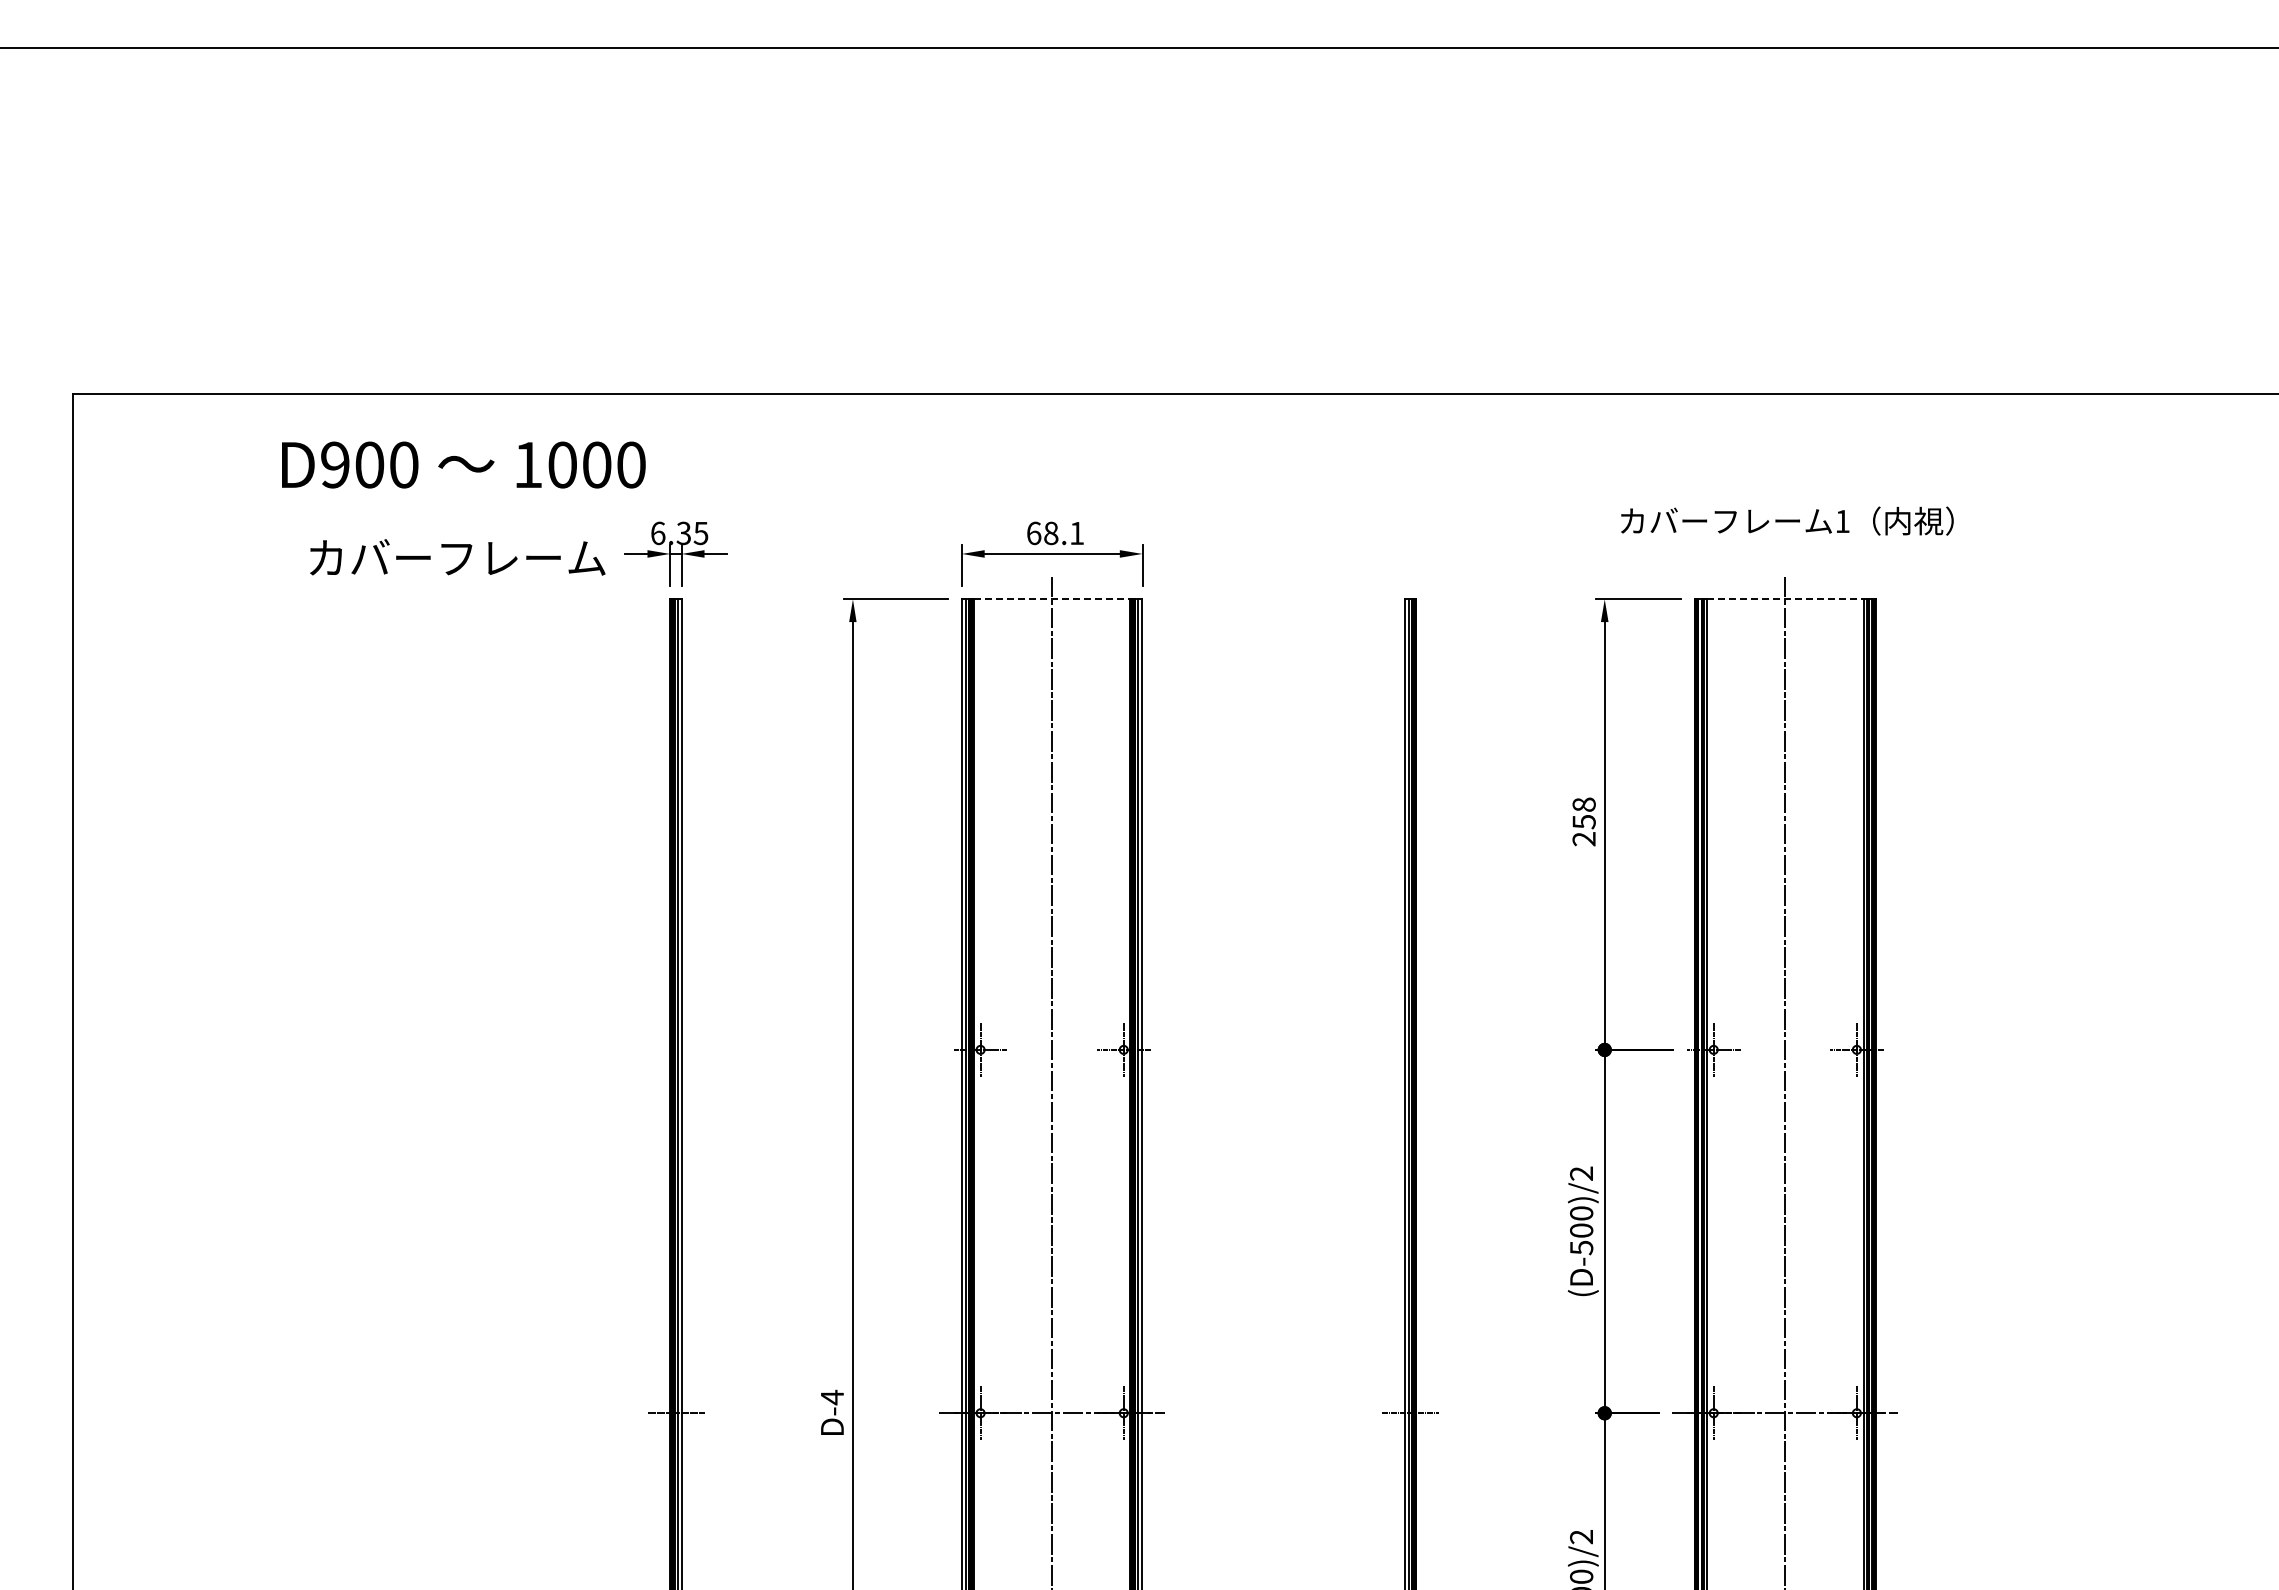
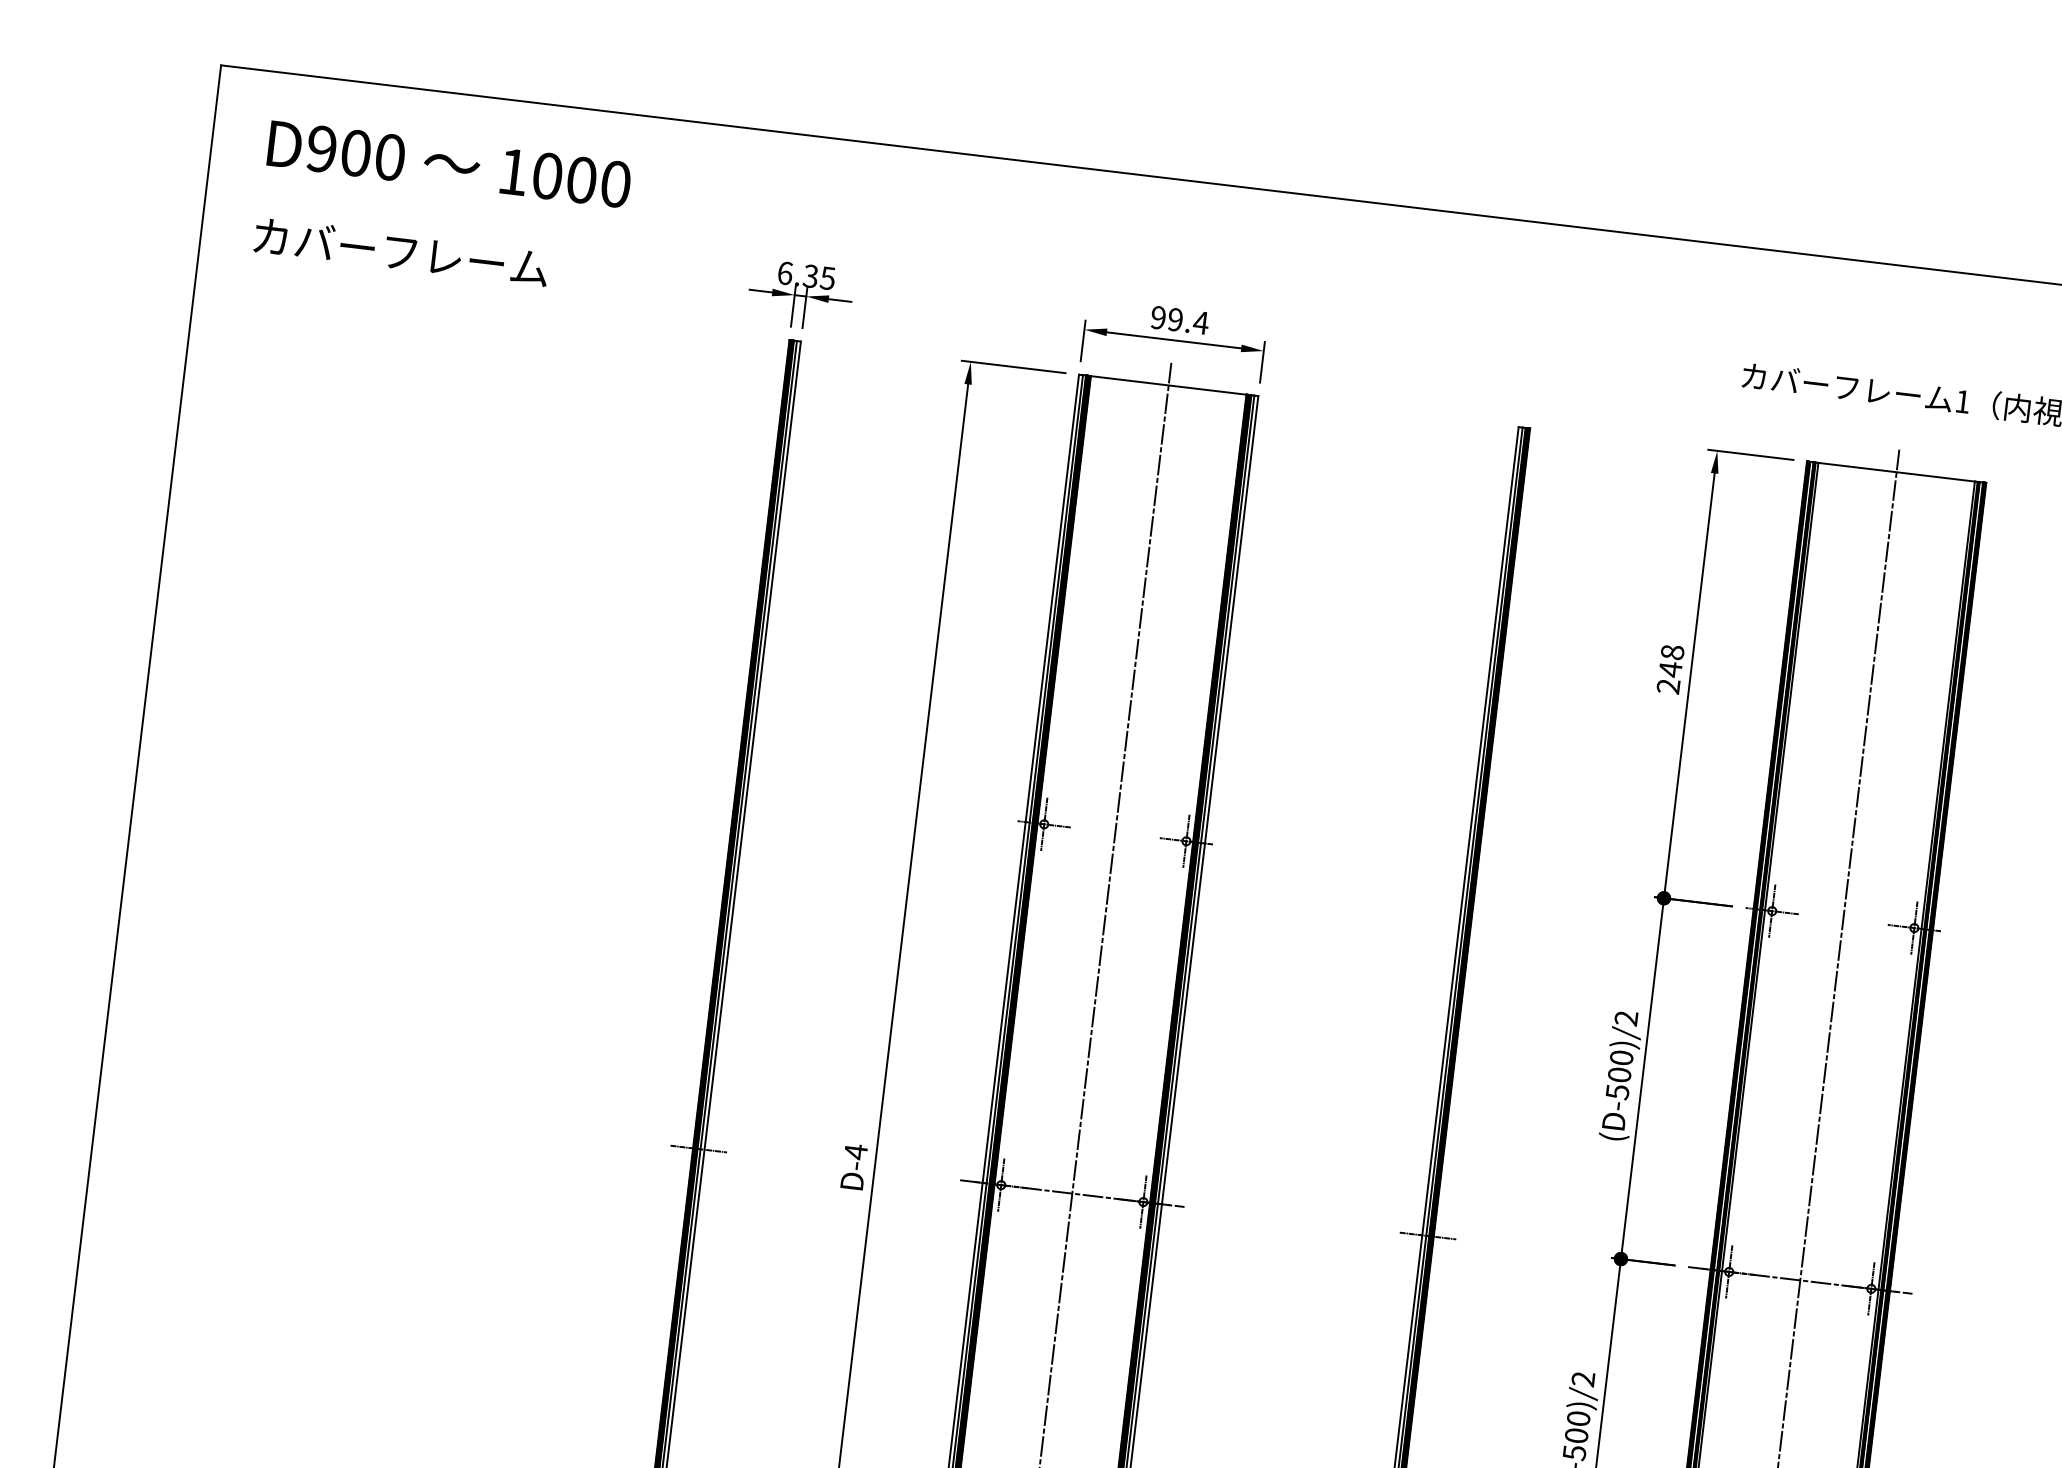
text: (463, 464) -> (449, 163), moved
text: (1055, 533) -> (1179, 320), 68.1 -> 99.4
text: (457, 557) -> (401, 251), moved
line: (1052, 599) -> (1168, 385), dashed -> solid
line: (1785, 599) -> (1896, 472), dashed -> solid
text: (1583, 821) -> (1669, 668), 258 -> 248

